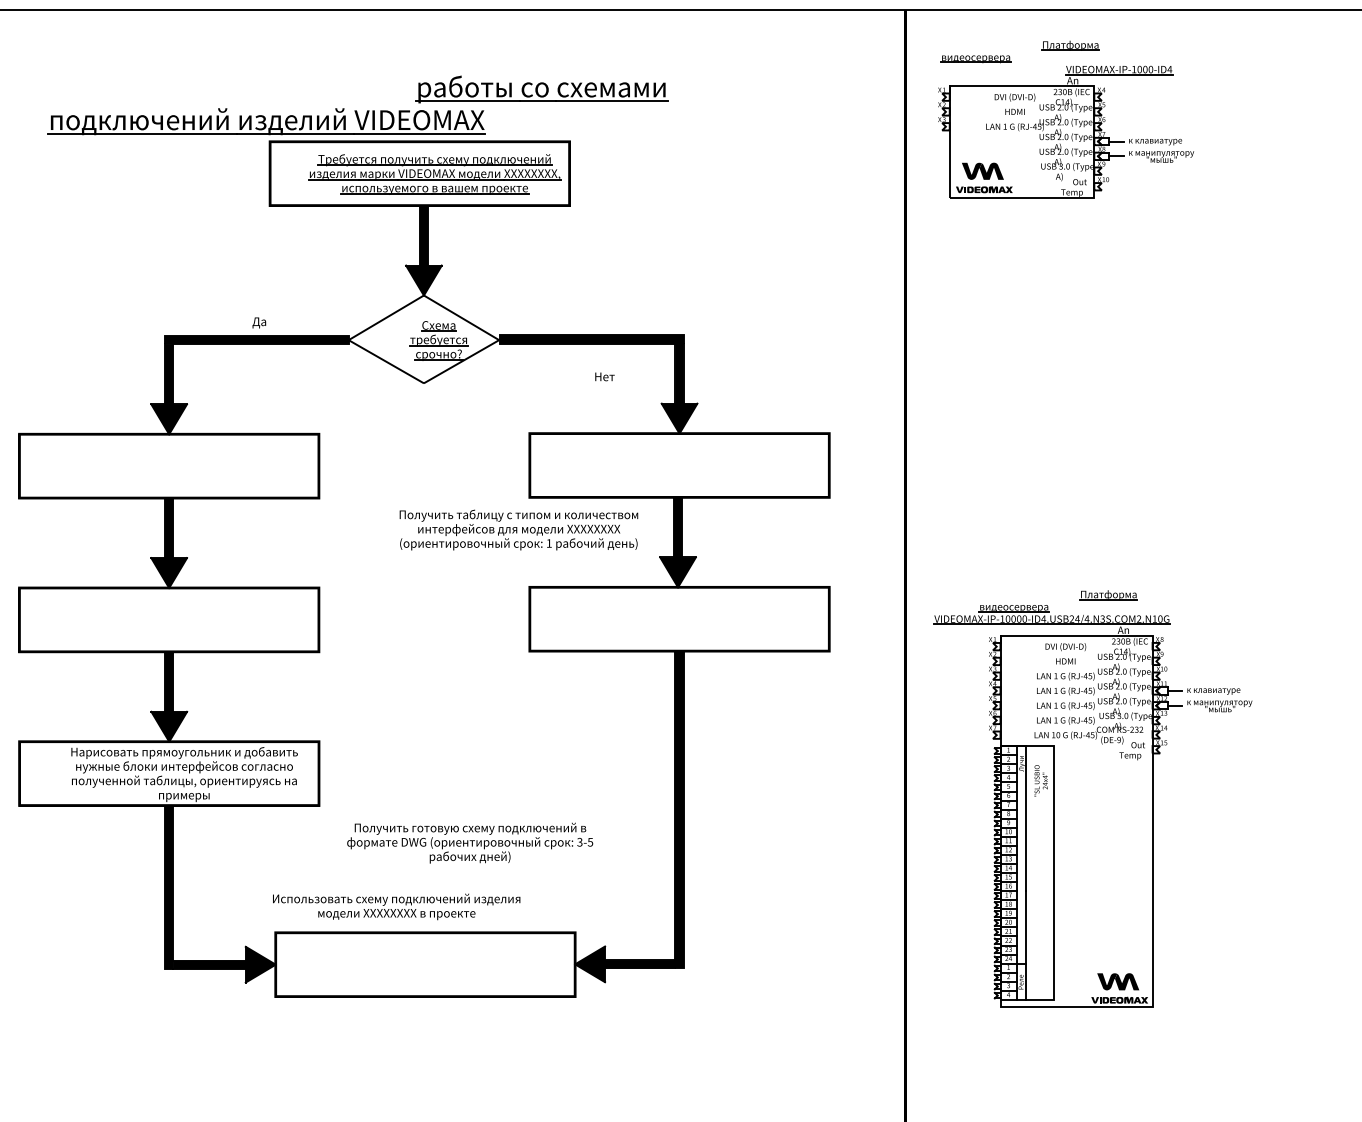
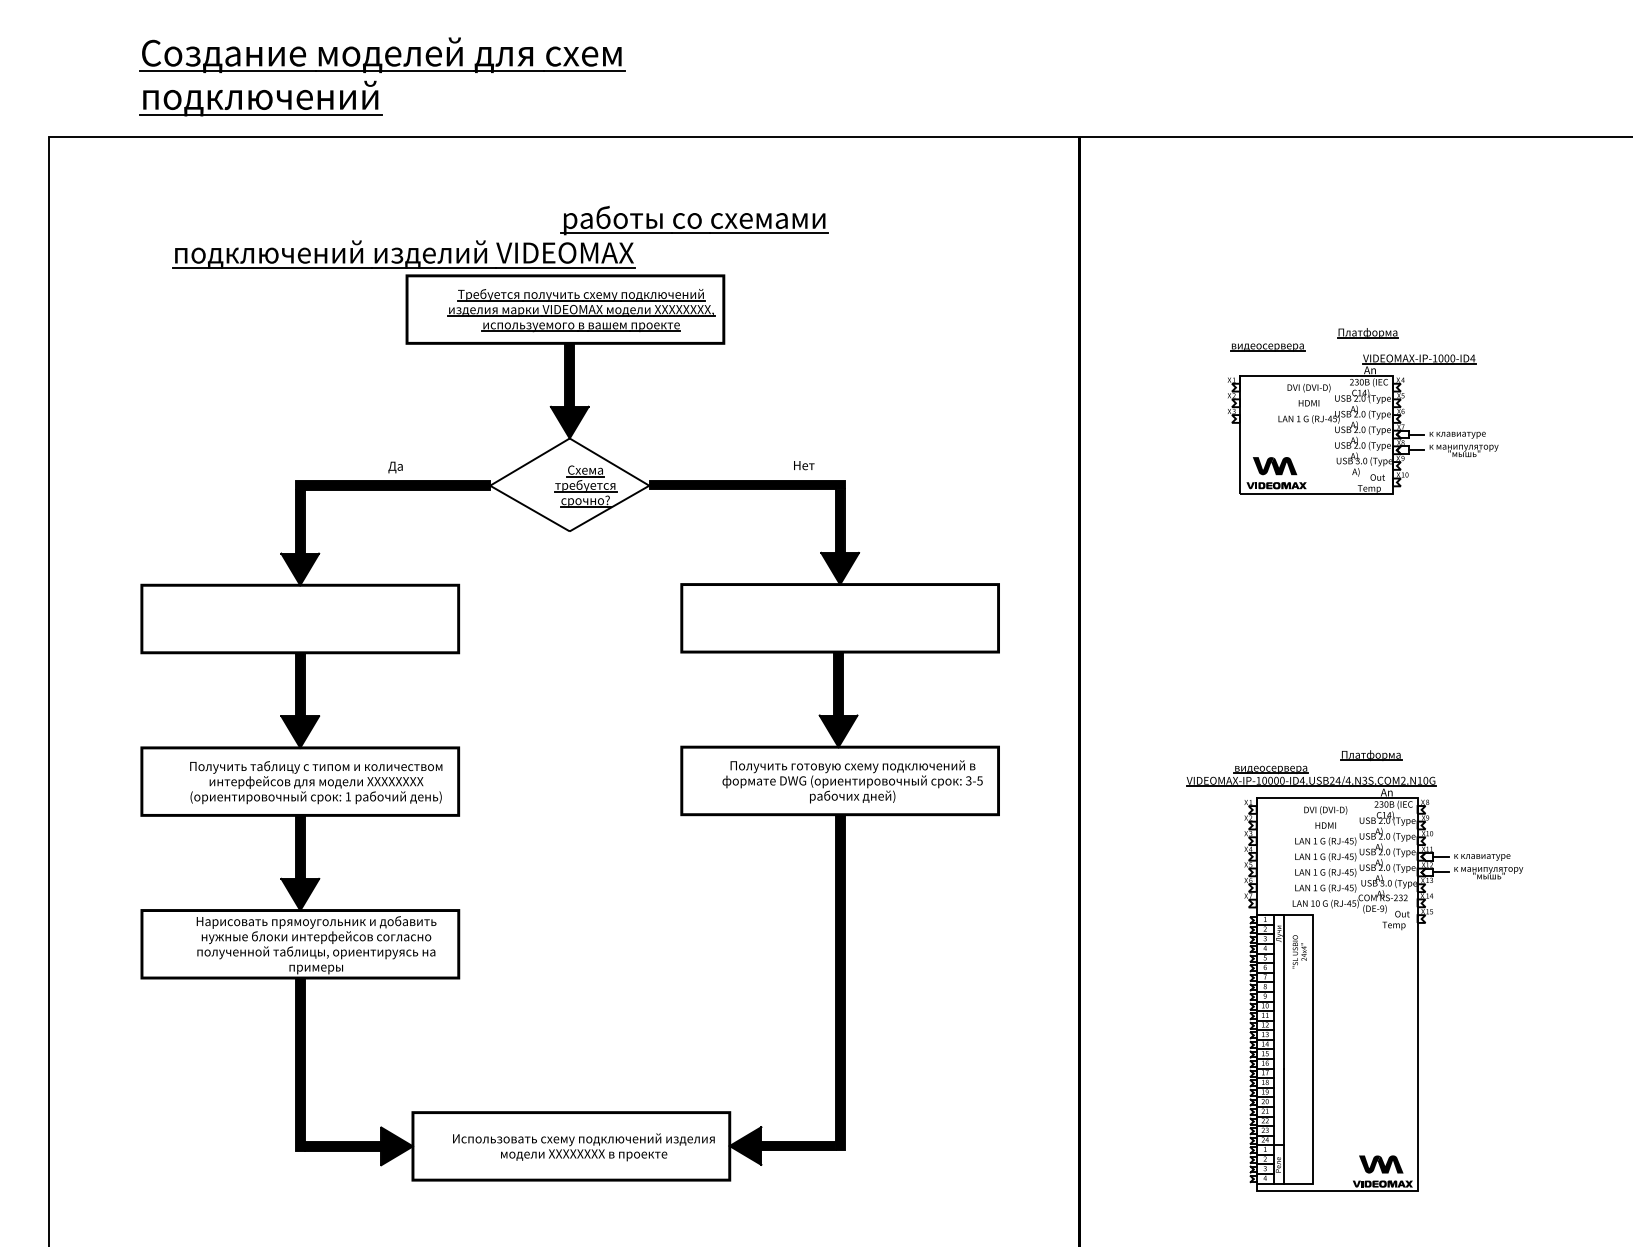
part: (1065, 119) -> (1362, 411), moved
text: (605, 376) -> (804, 465), moved
text: (519, 529) -> (316, 782), moved
part: (1092, 798) -> (1354, 970), moved
text: (470, 842) -> (852, 781), moved
text: (396, 907) -> (583, 1147), moved

